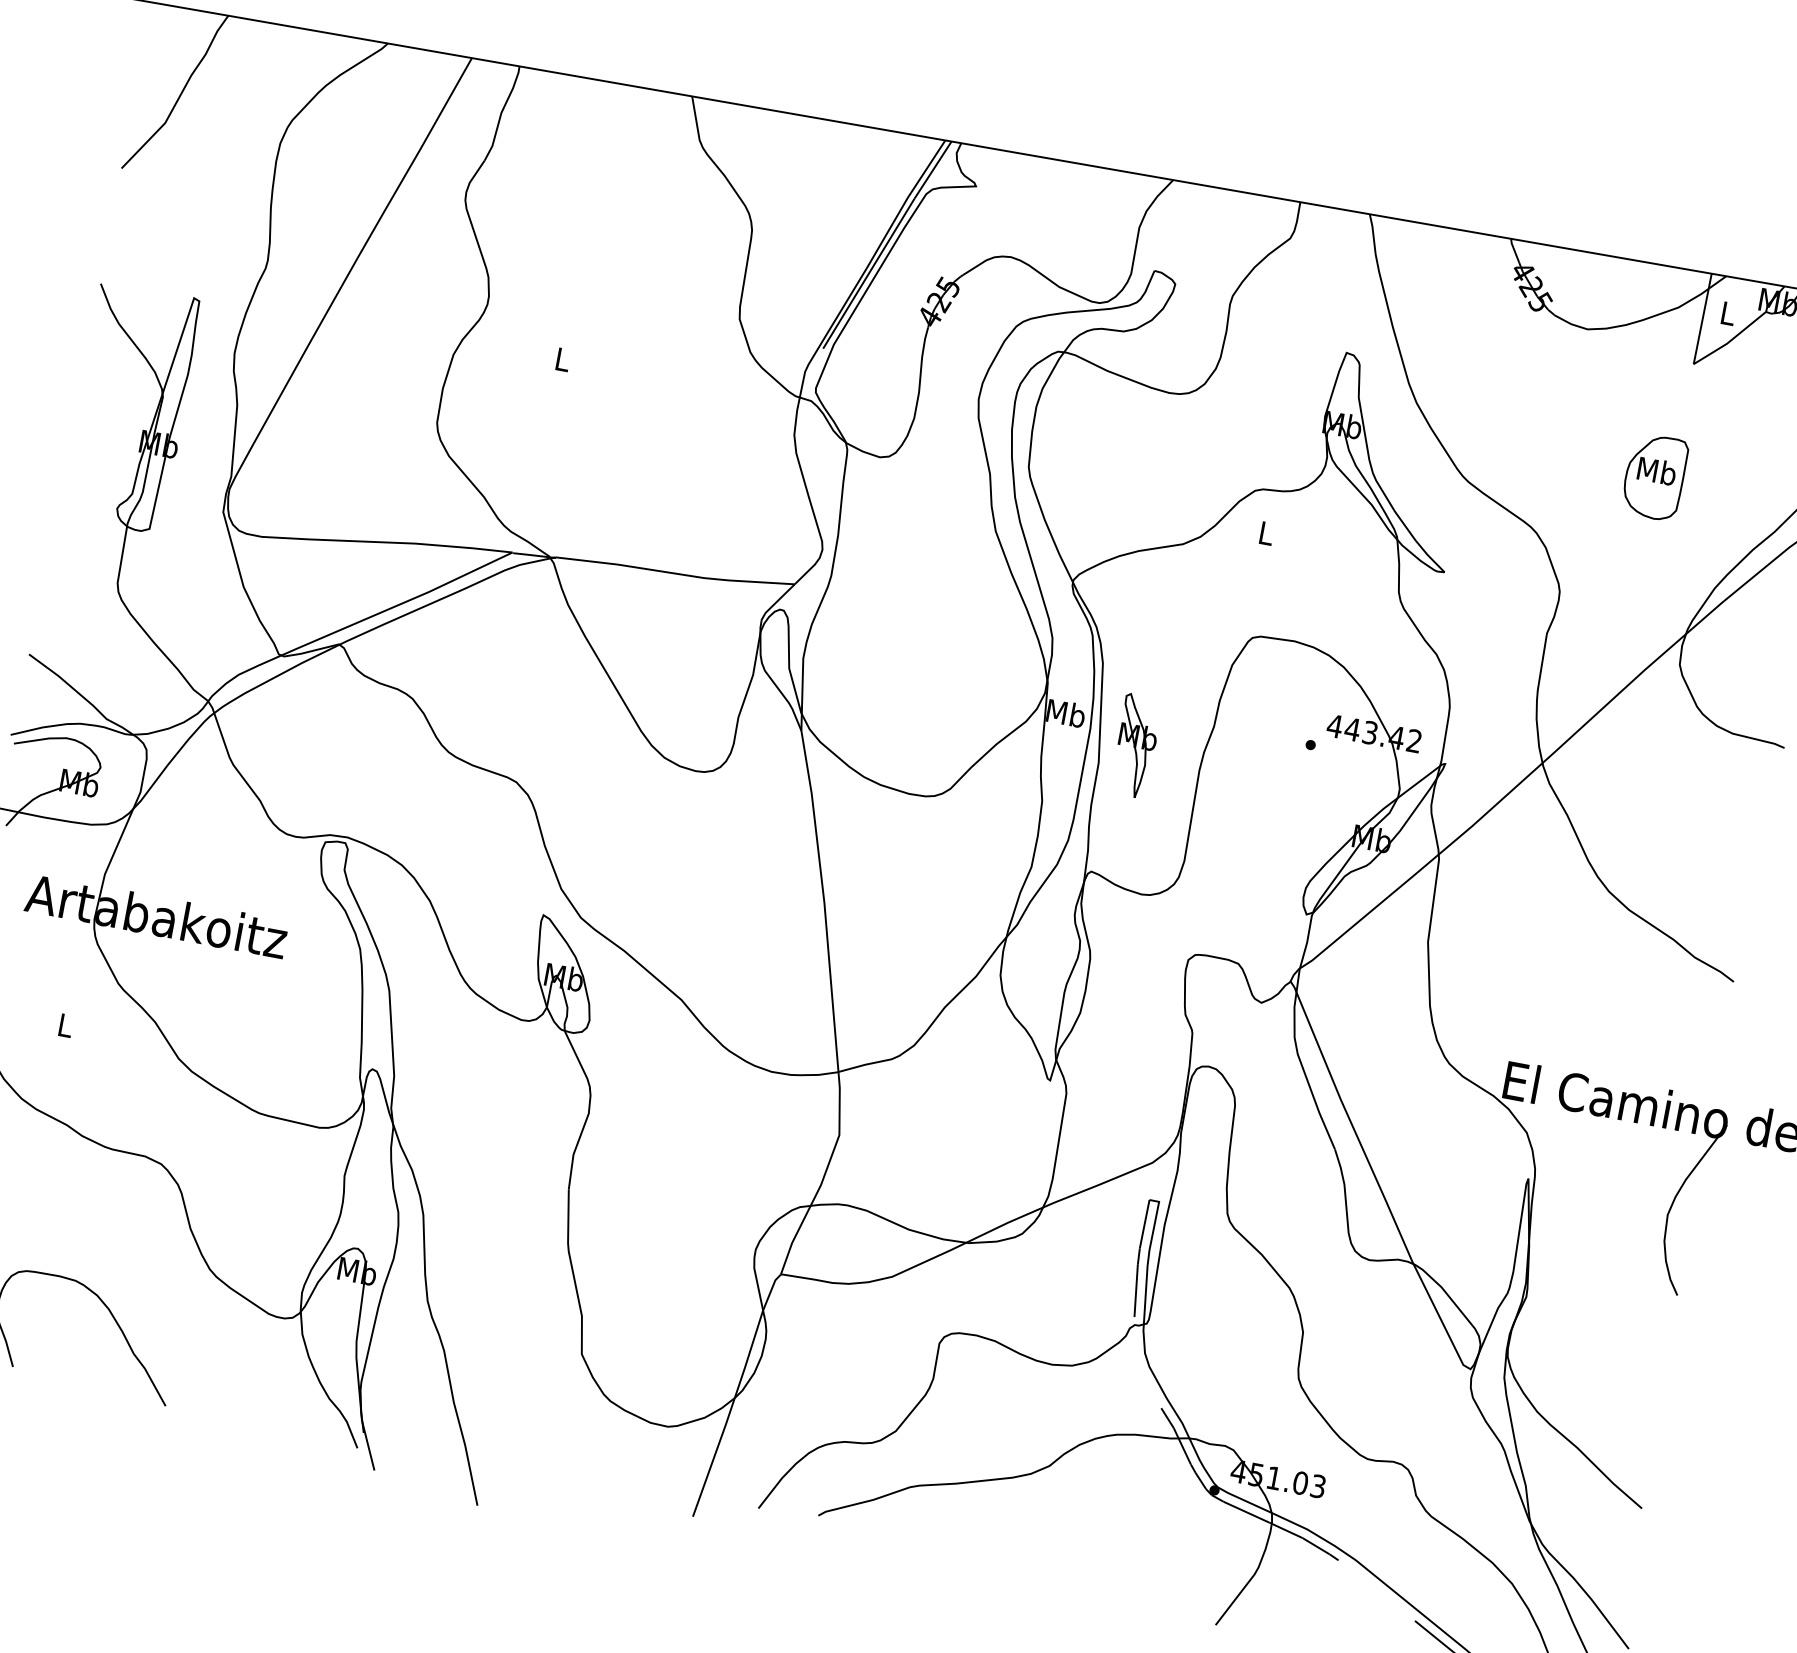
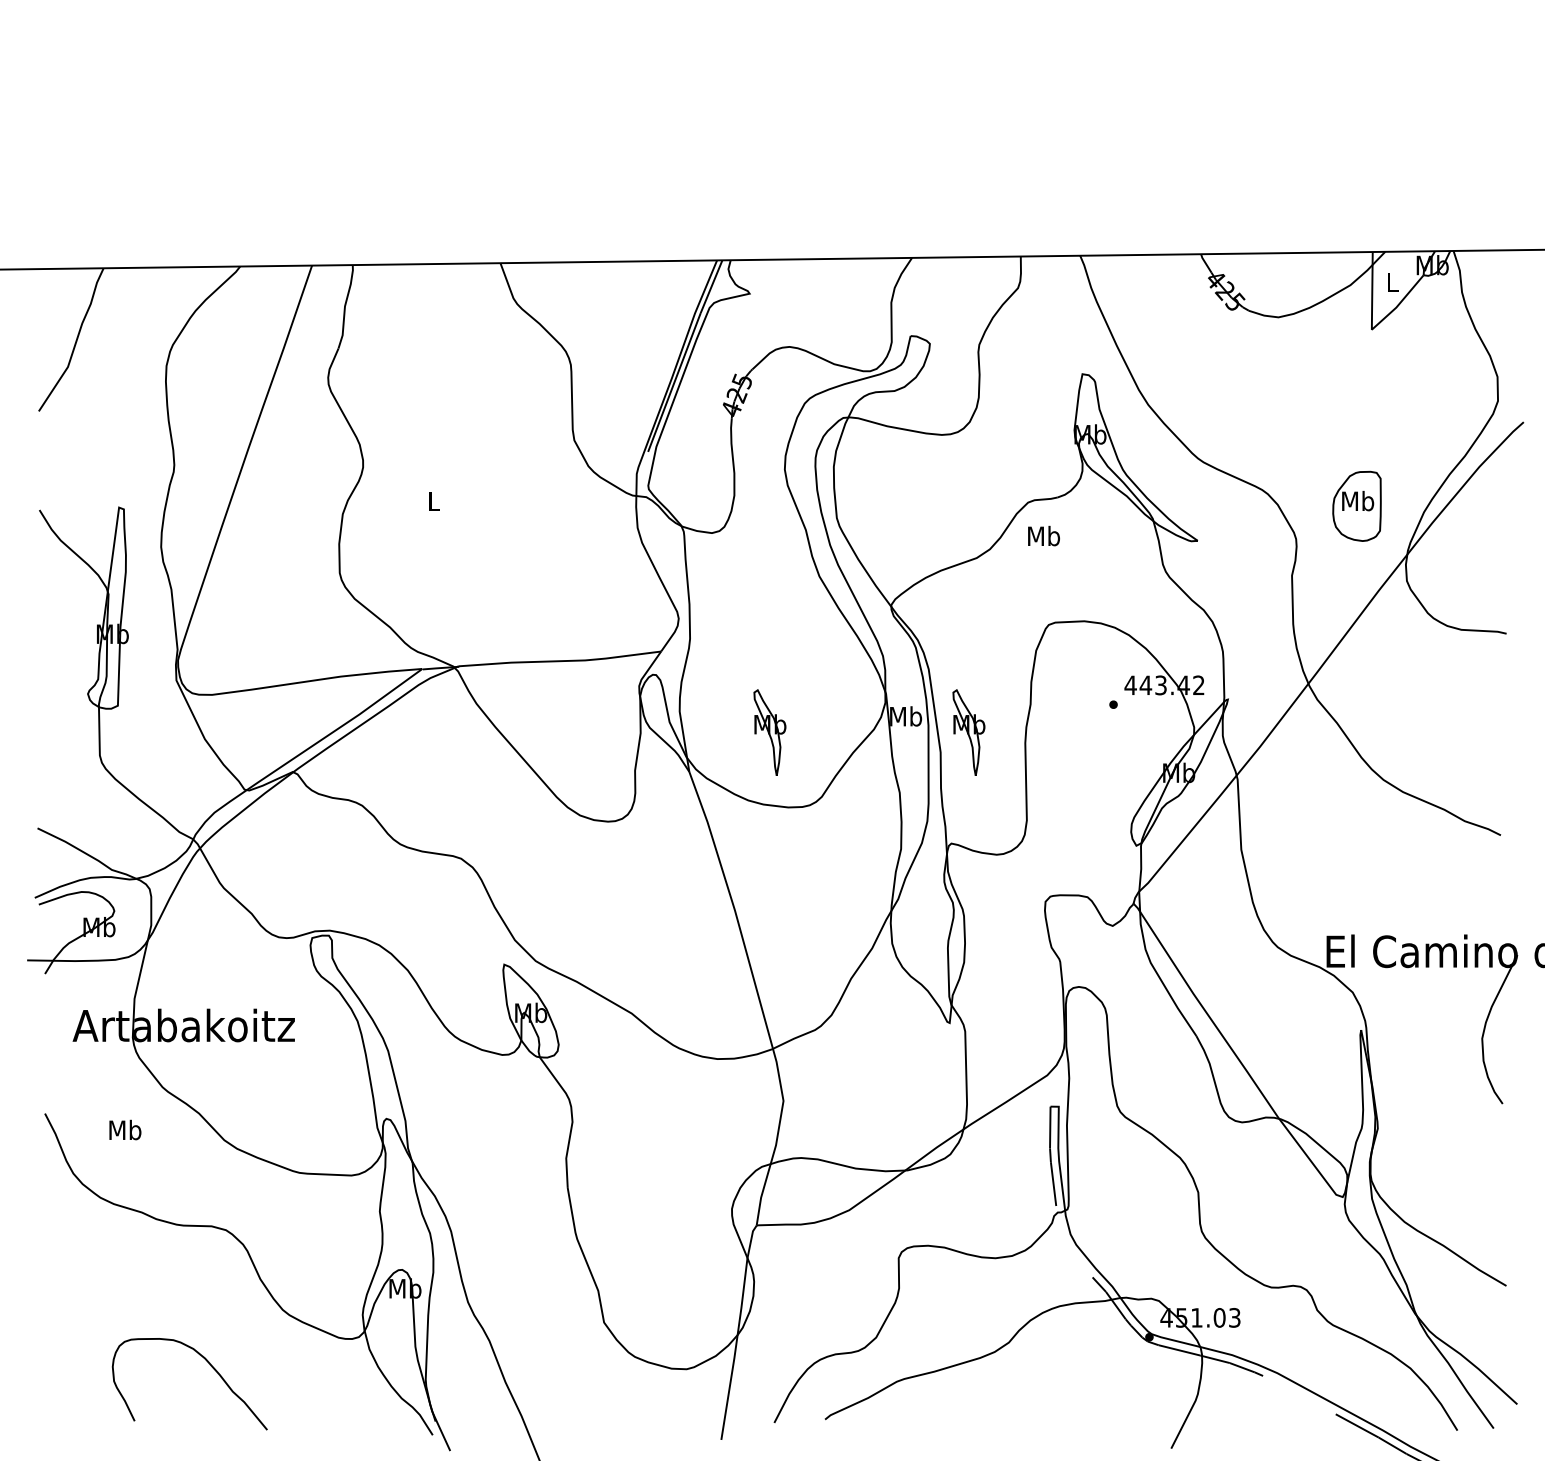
part: (1654, 475) -> (1356, 505), moved
text: (1267, 532) -> (1044, 535), L -> Mb
part: (903, 702) -> (769, 732), added
text: (65, 1024) -> (125, 1129), L -> Mb

